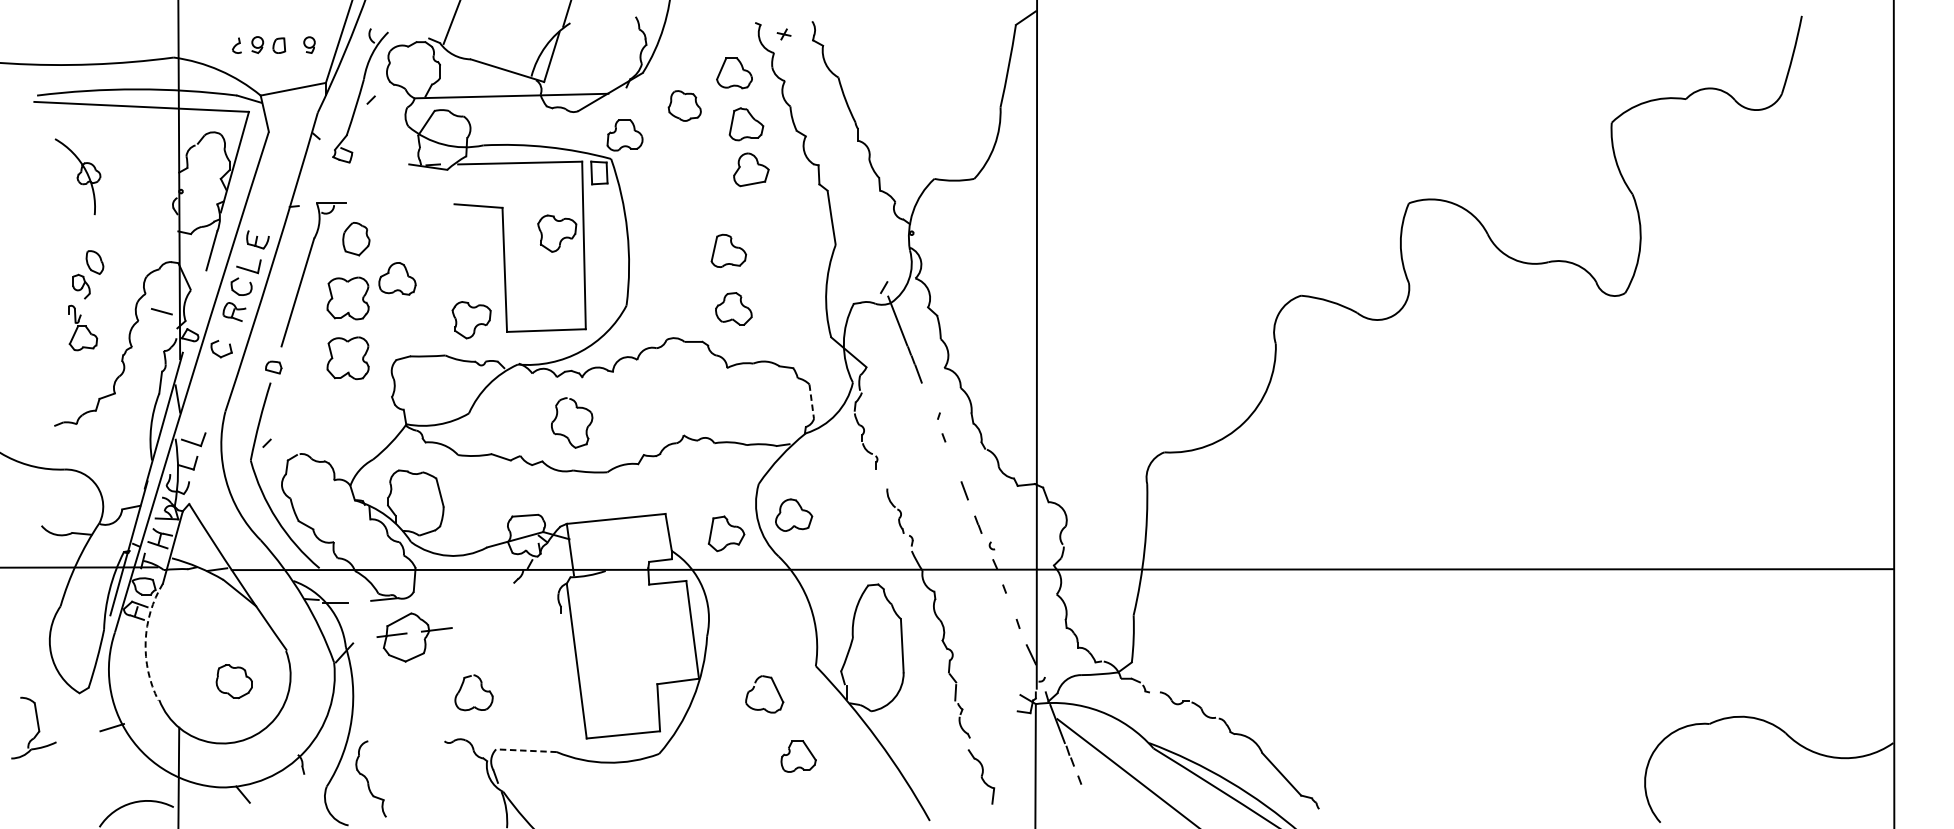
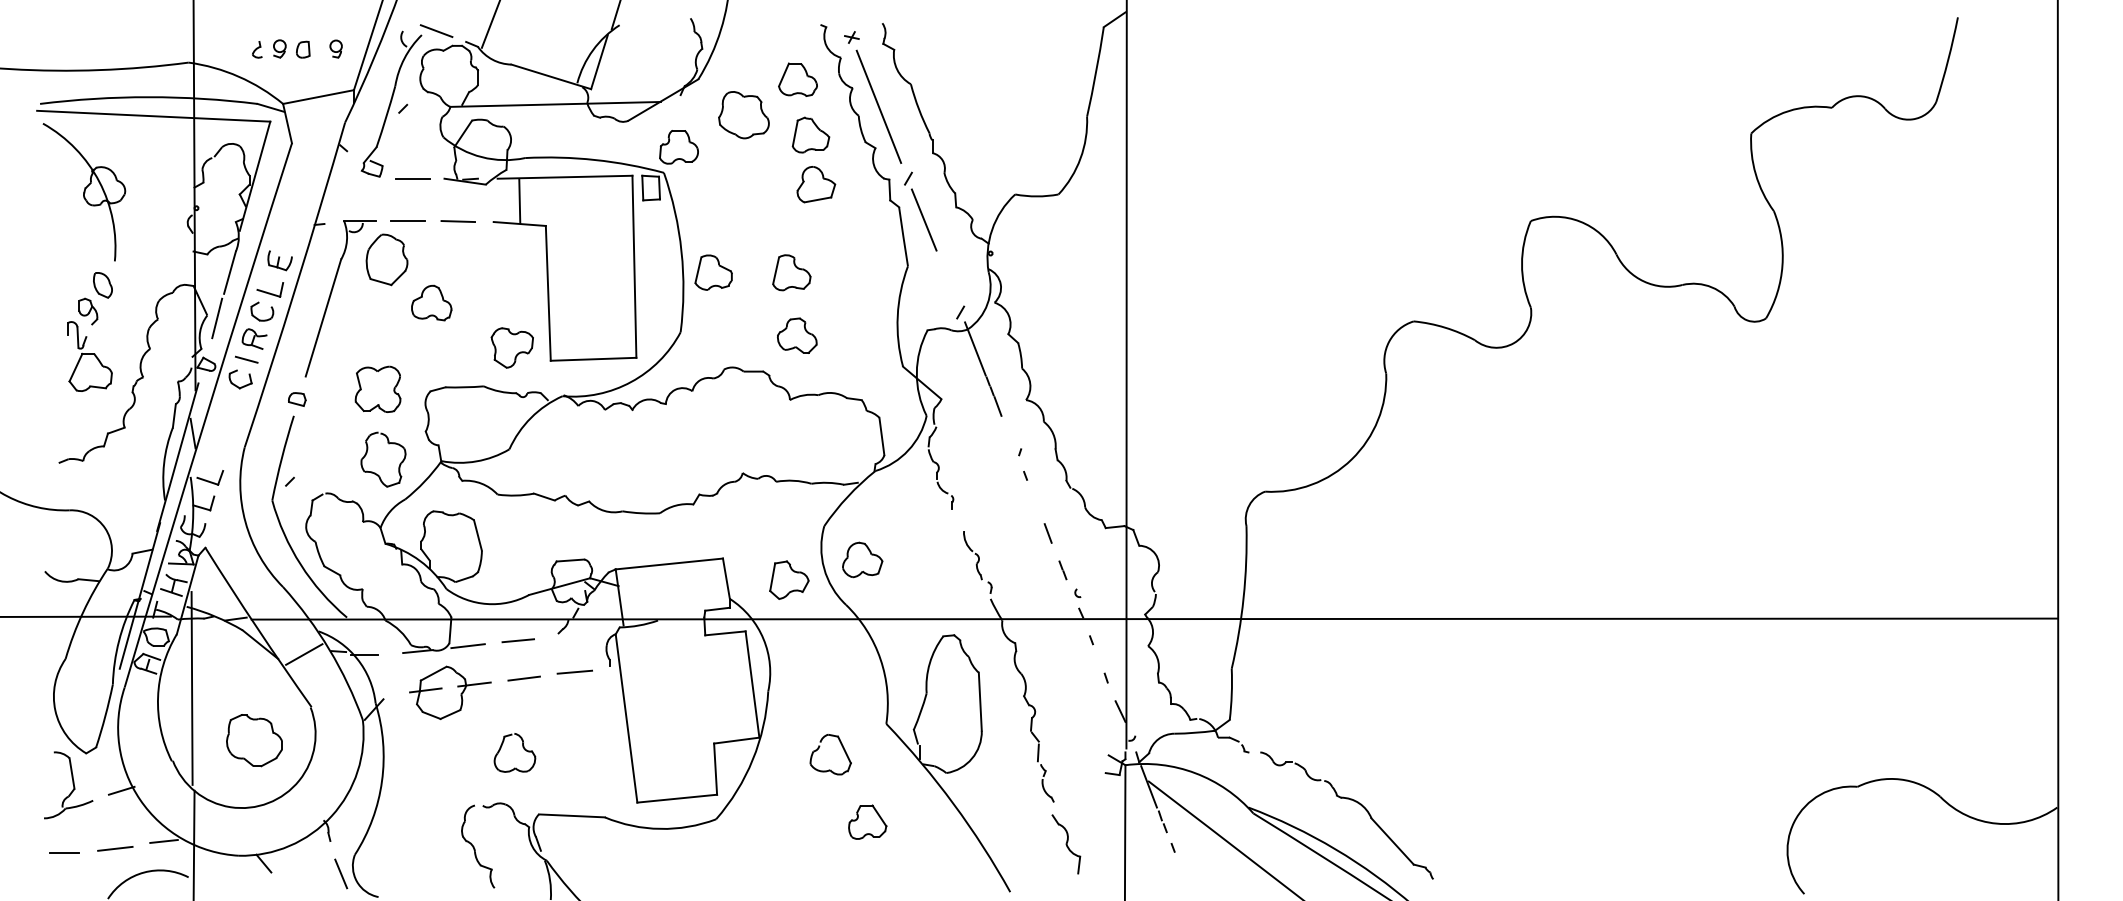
line: (401, 28) -> (436, 31), added
line: (808, 97) -> (878, 106), added
part: (684, 106) -> (743, 115), size x1.43
line: (379, 164) -> (412, 178), added
part: (77, 177) -> (84, 192), size x1.67
line: (478, 185) -> (519, 201), added
part: (847, 194) -> (920, 211), added
line: (375, 203) -> (407, 221), added
line: (422, 203) -> (458, 221), added
part: (556, 233) -> (604, 253), removed
part: (355, 238) -> (386, 259), size x1.43
part: (656, 250) -> (713, 272), added
line: (200, 293) -> (217, 318), added
part: (347, 297) -> (377, 323), removed
line: (161, 311) -> (246, 359), moved
part: (82, 328) -> (89, 356), size x1.43
line: (811, 401) -> (881, 436), dashed -> solid
part: (564, 434) -> (375, 472), moved
line: (477, 589) -> (518, 640), added
line: (430, 594) -> (467, 646), added
line: (280, 602) -> (304, 654), added
line: (528, 617) -> (574, 671), added
line: (481, 624) -> (523, 678), added
line: (176, 633) -> (191, 688), added
arc: (146, 641) -> (158, 697), dashed -> solid
part: (234, 681) -> (254, 740), size x1.43
part: (33, 728) -> (68, 785), moved
line: (526, 750) -> (571, 815), dashed -> solid
line: (150, 774) -> (163, 841), added
part: (371, 778) -> (478, 846), moved
line: (106, 780) -> (115, 848), added
line: (59, 784) -> (64, 852), added
line: (314, 803) -> (341, 873), added

